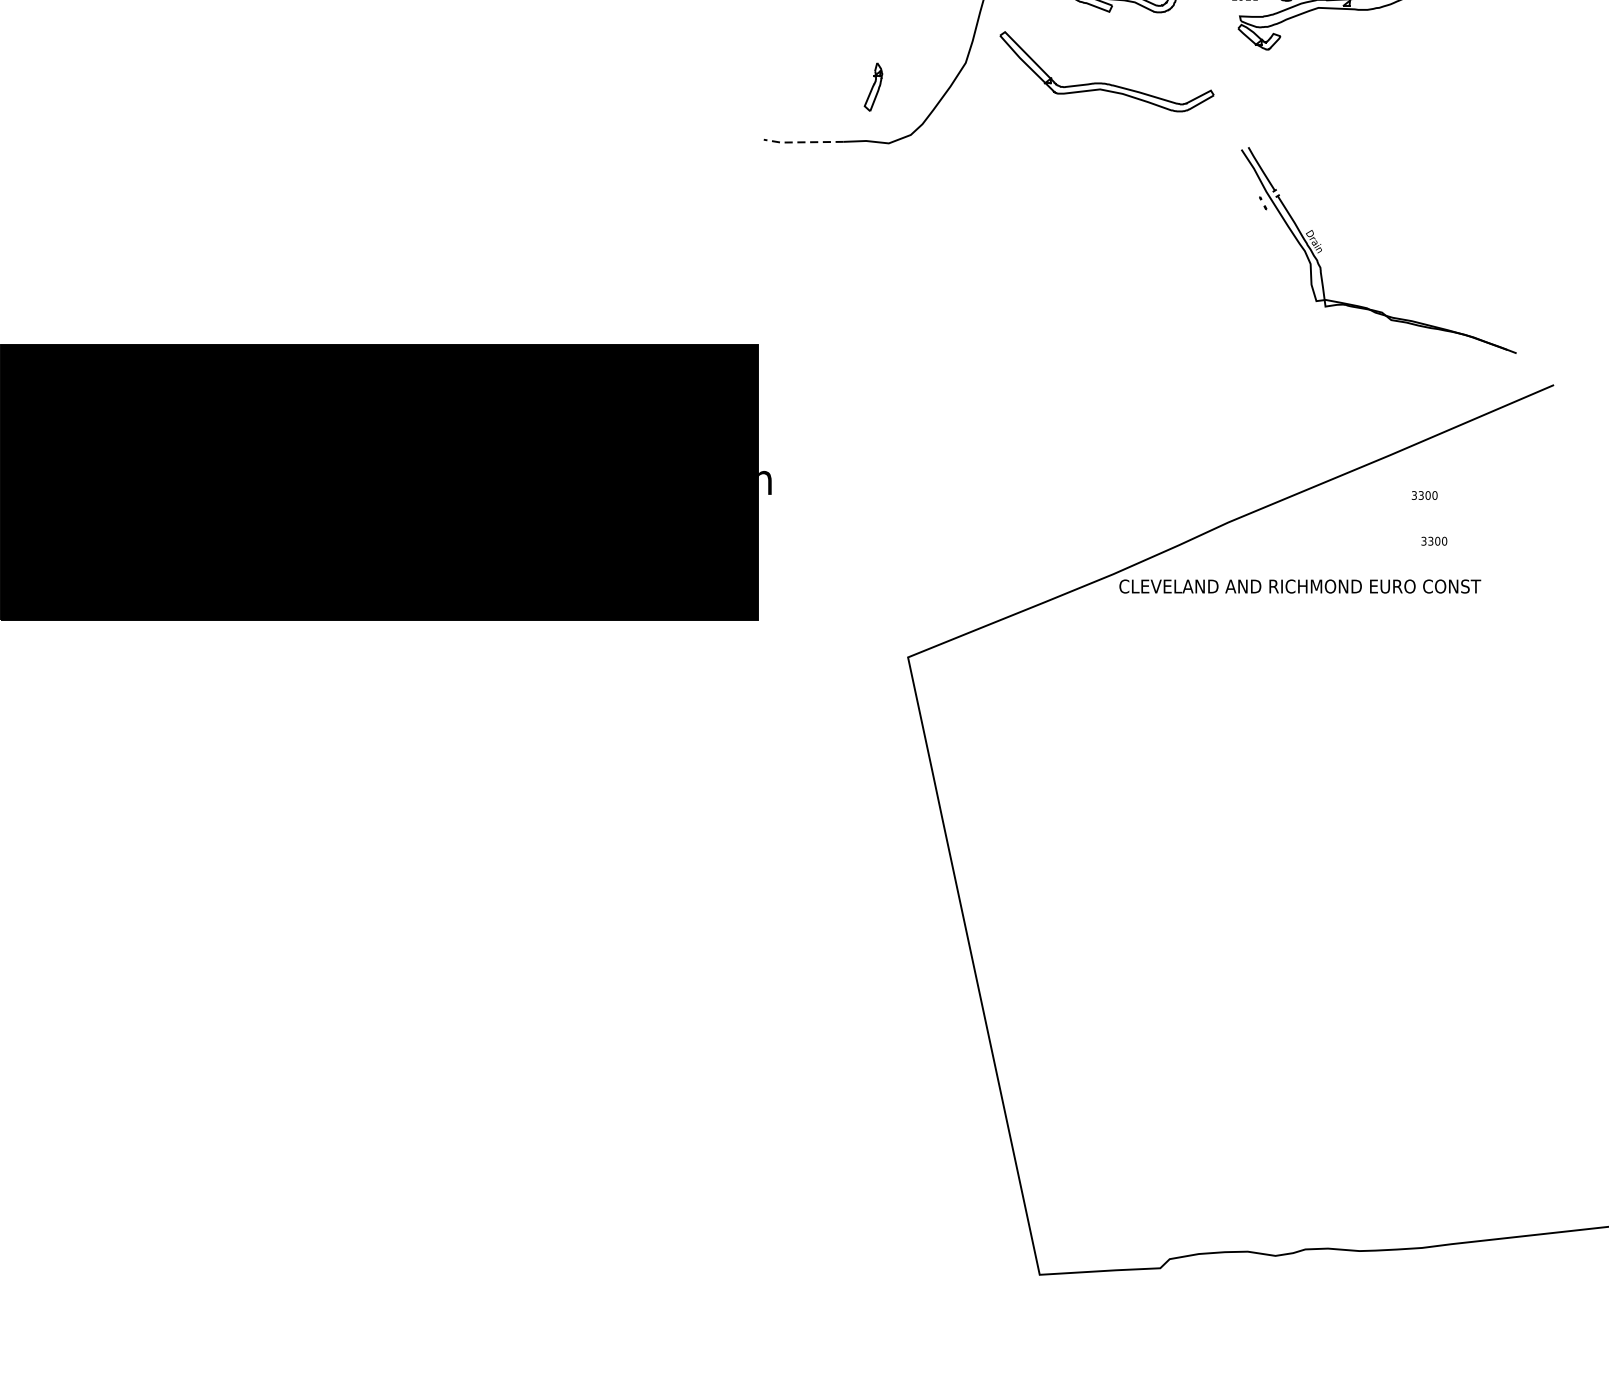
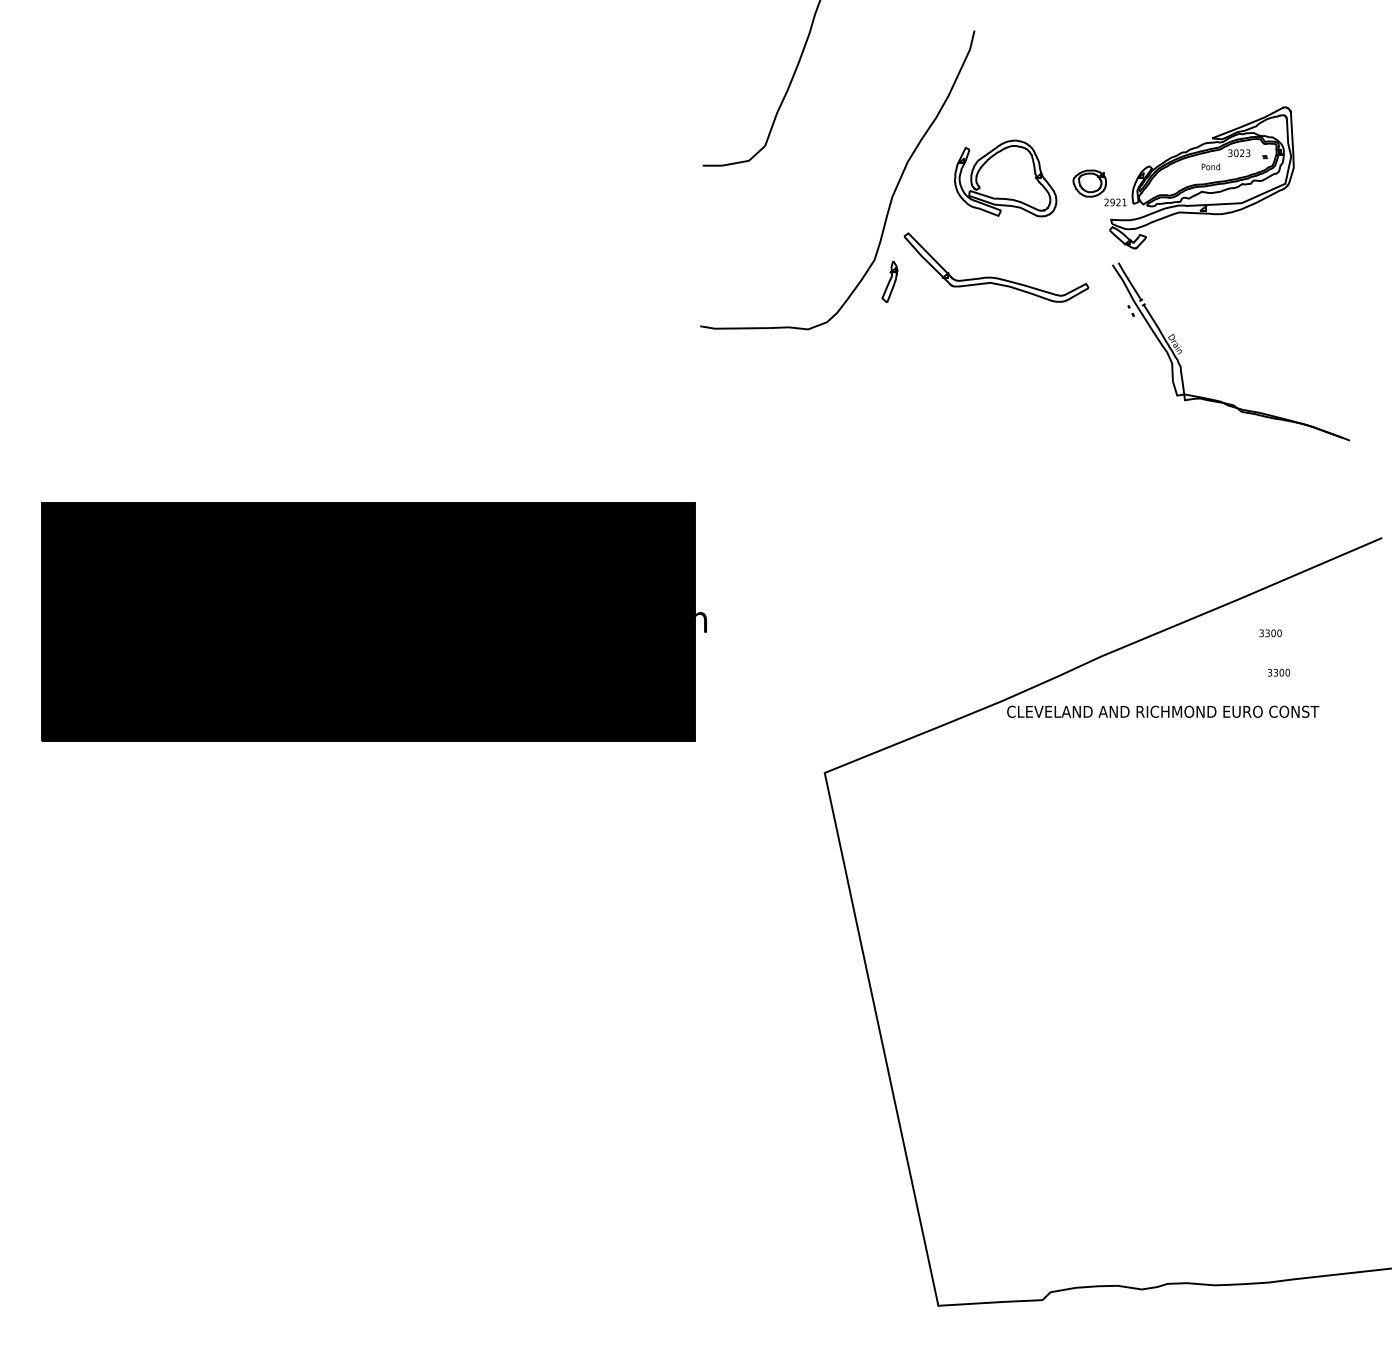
part: (872, 86) -> (889, 281), moved
line: (802, 142) -> (733, 328), dashed -> solid
part: (1321, 250) -> (1181, 351), moved

